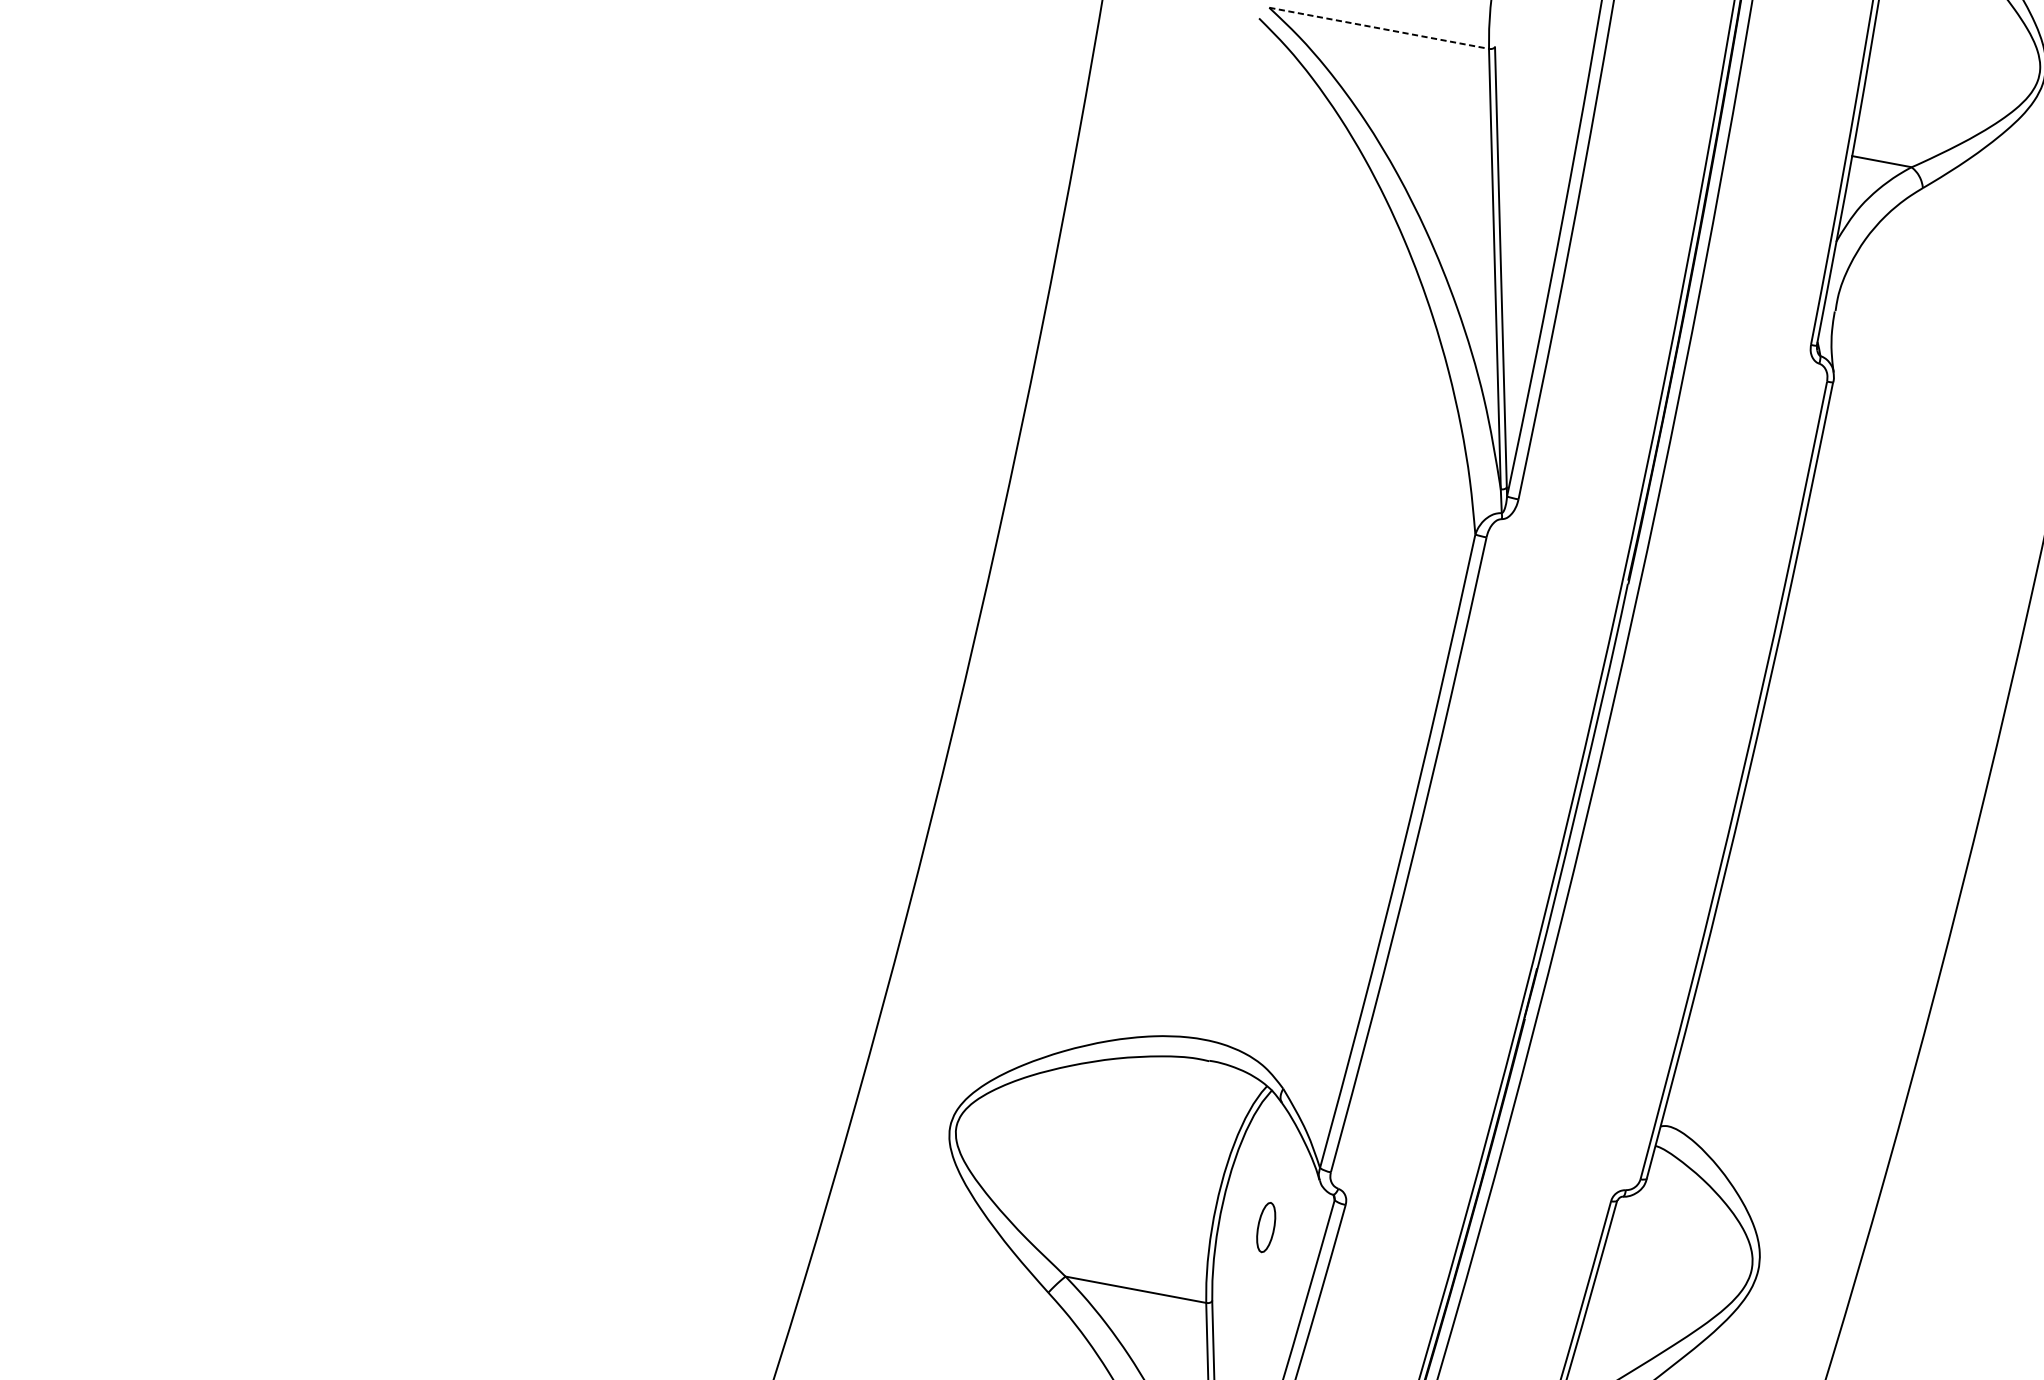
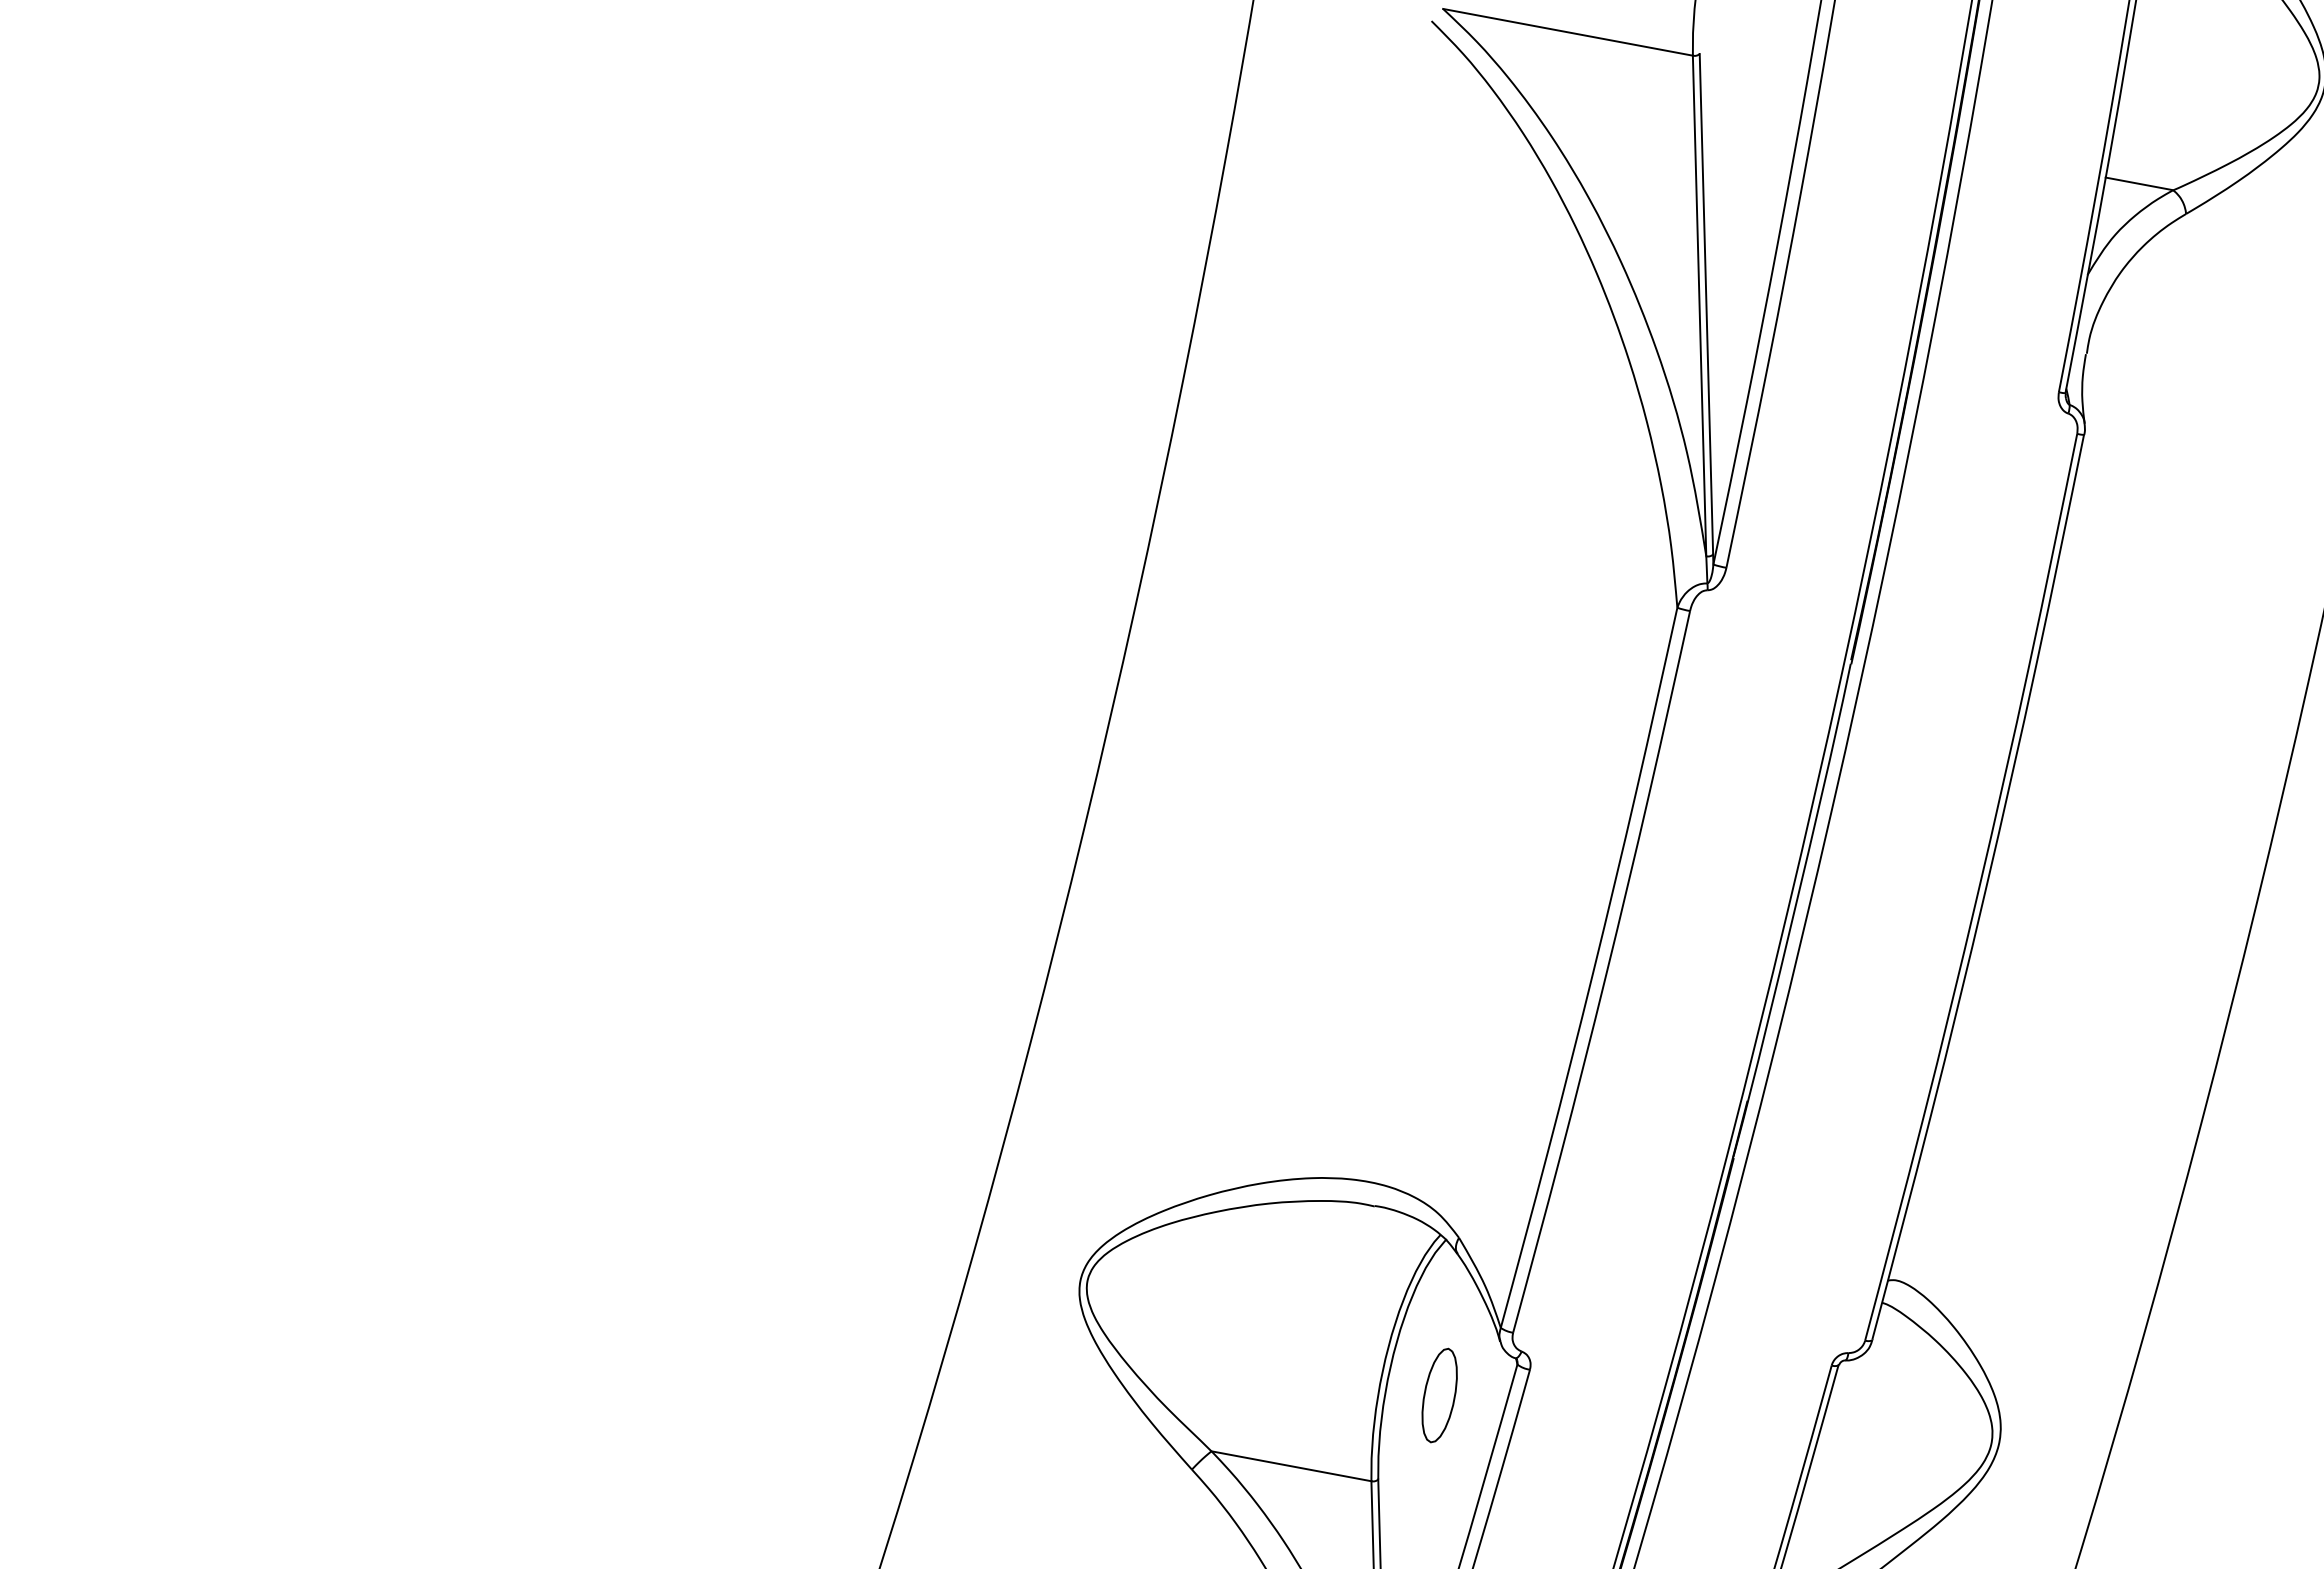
line: (1379, 28) -> (1568, 32), dashed -> solid
part: (1266, 1227) -> (1439, 1395), size x1.67

